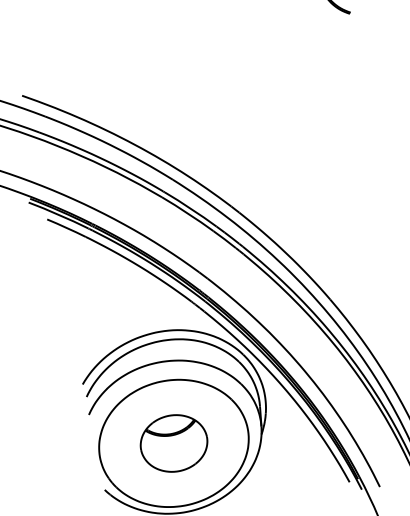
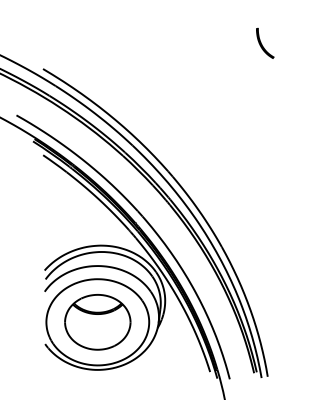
part: (173, 443) -> (97, 322), size x1.43

